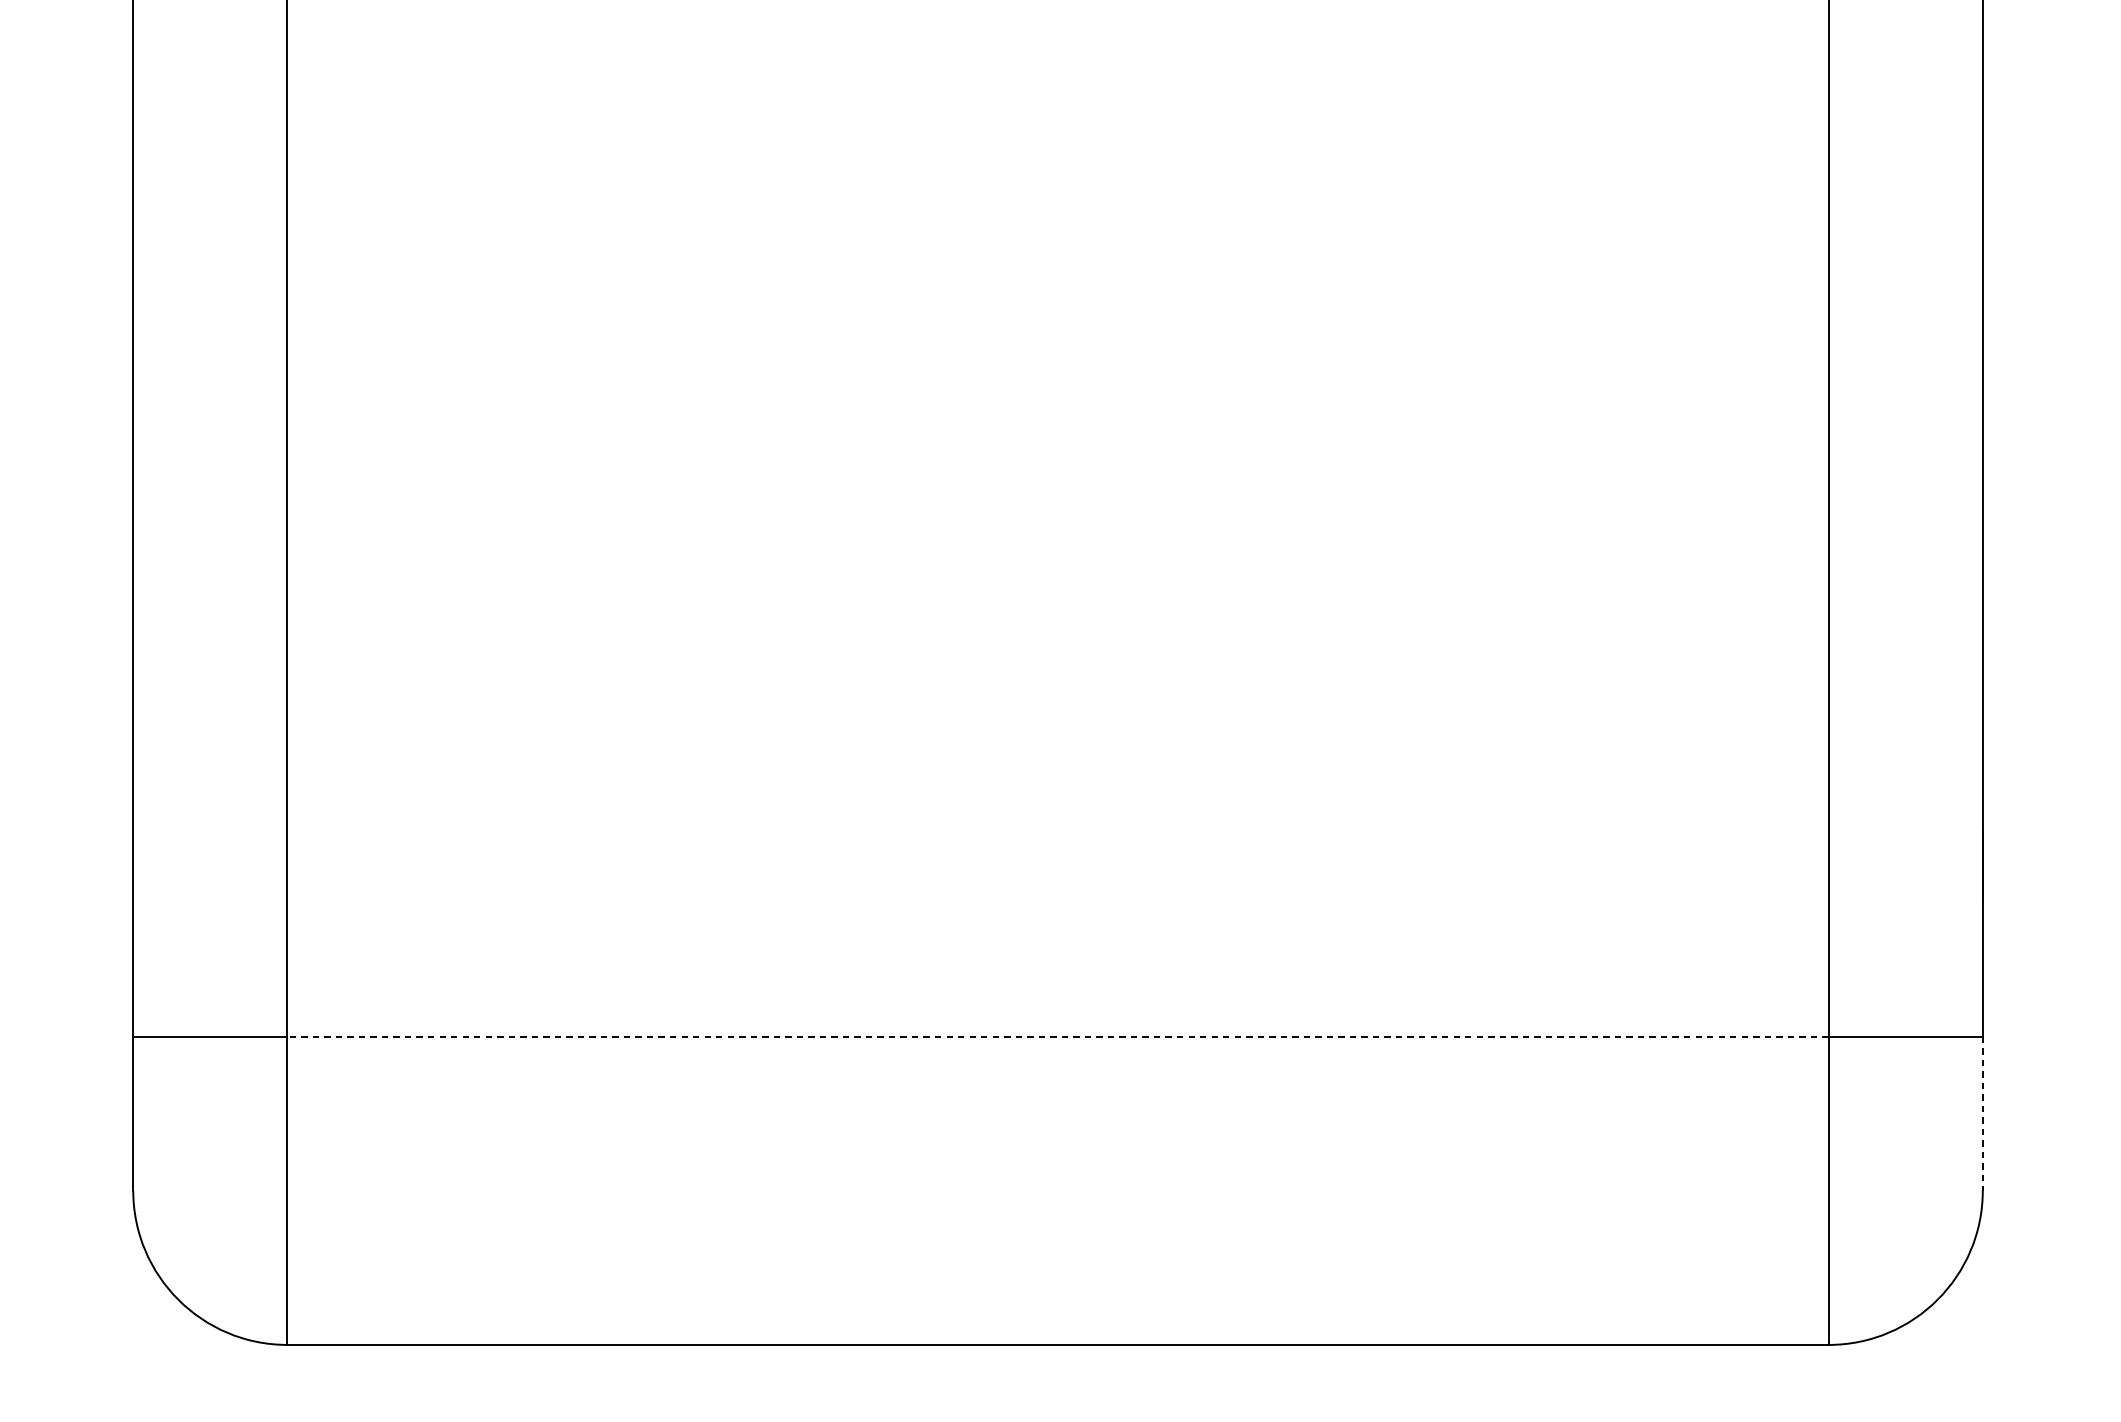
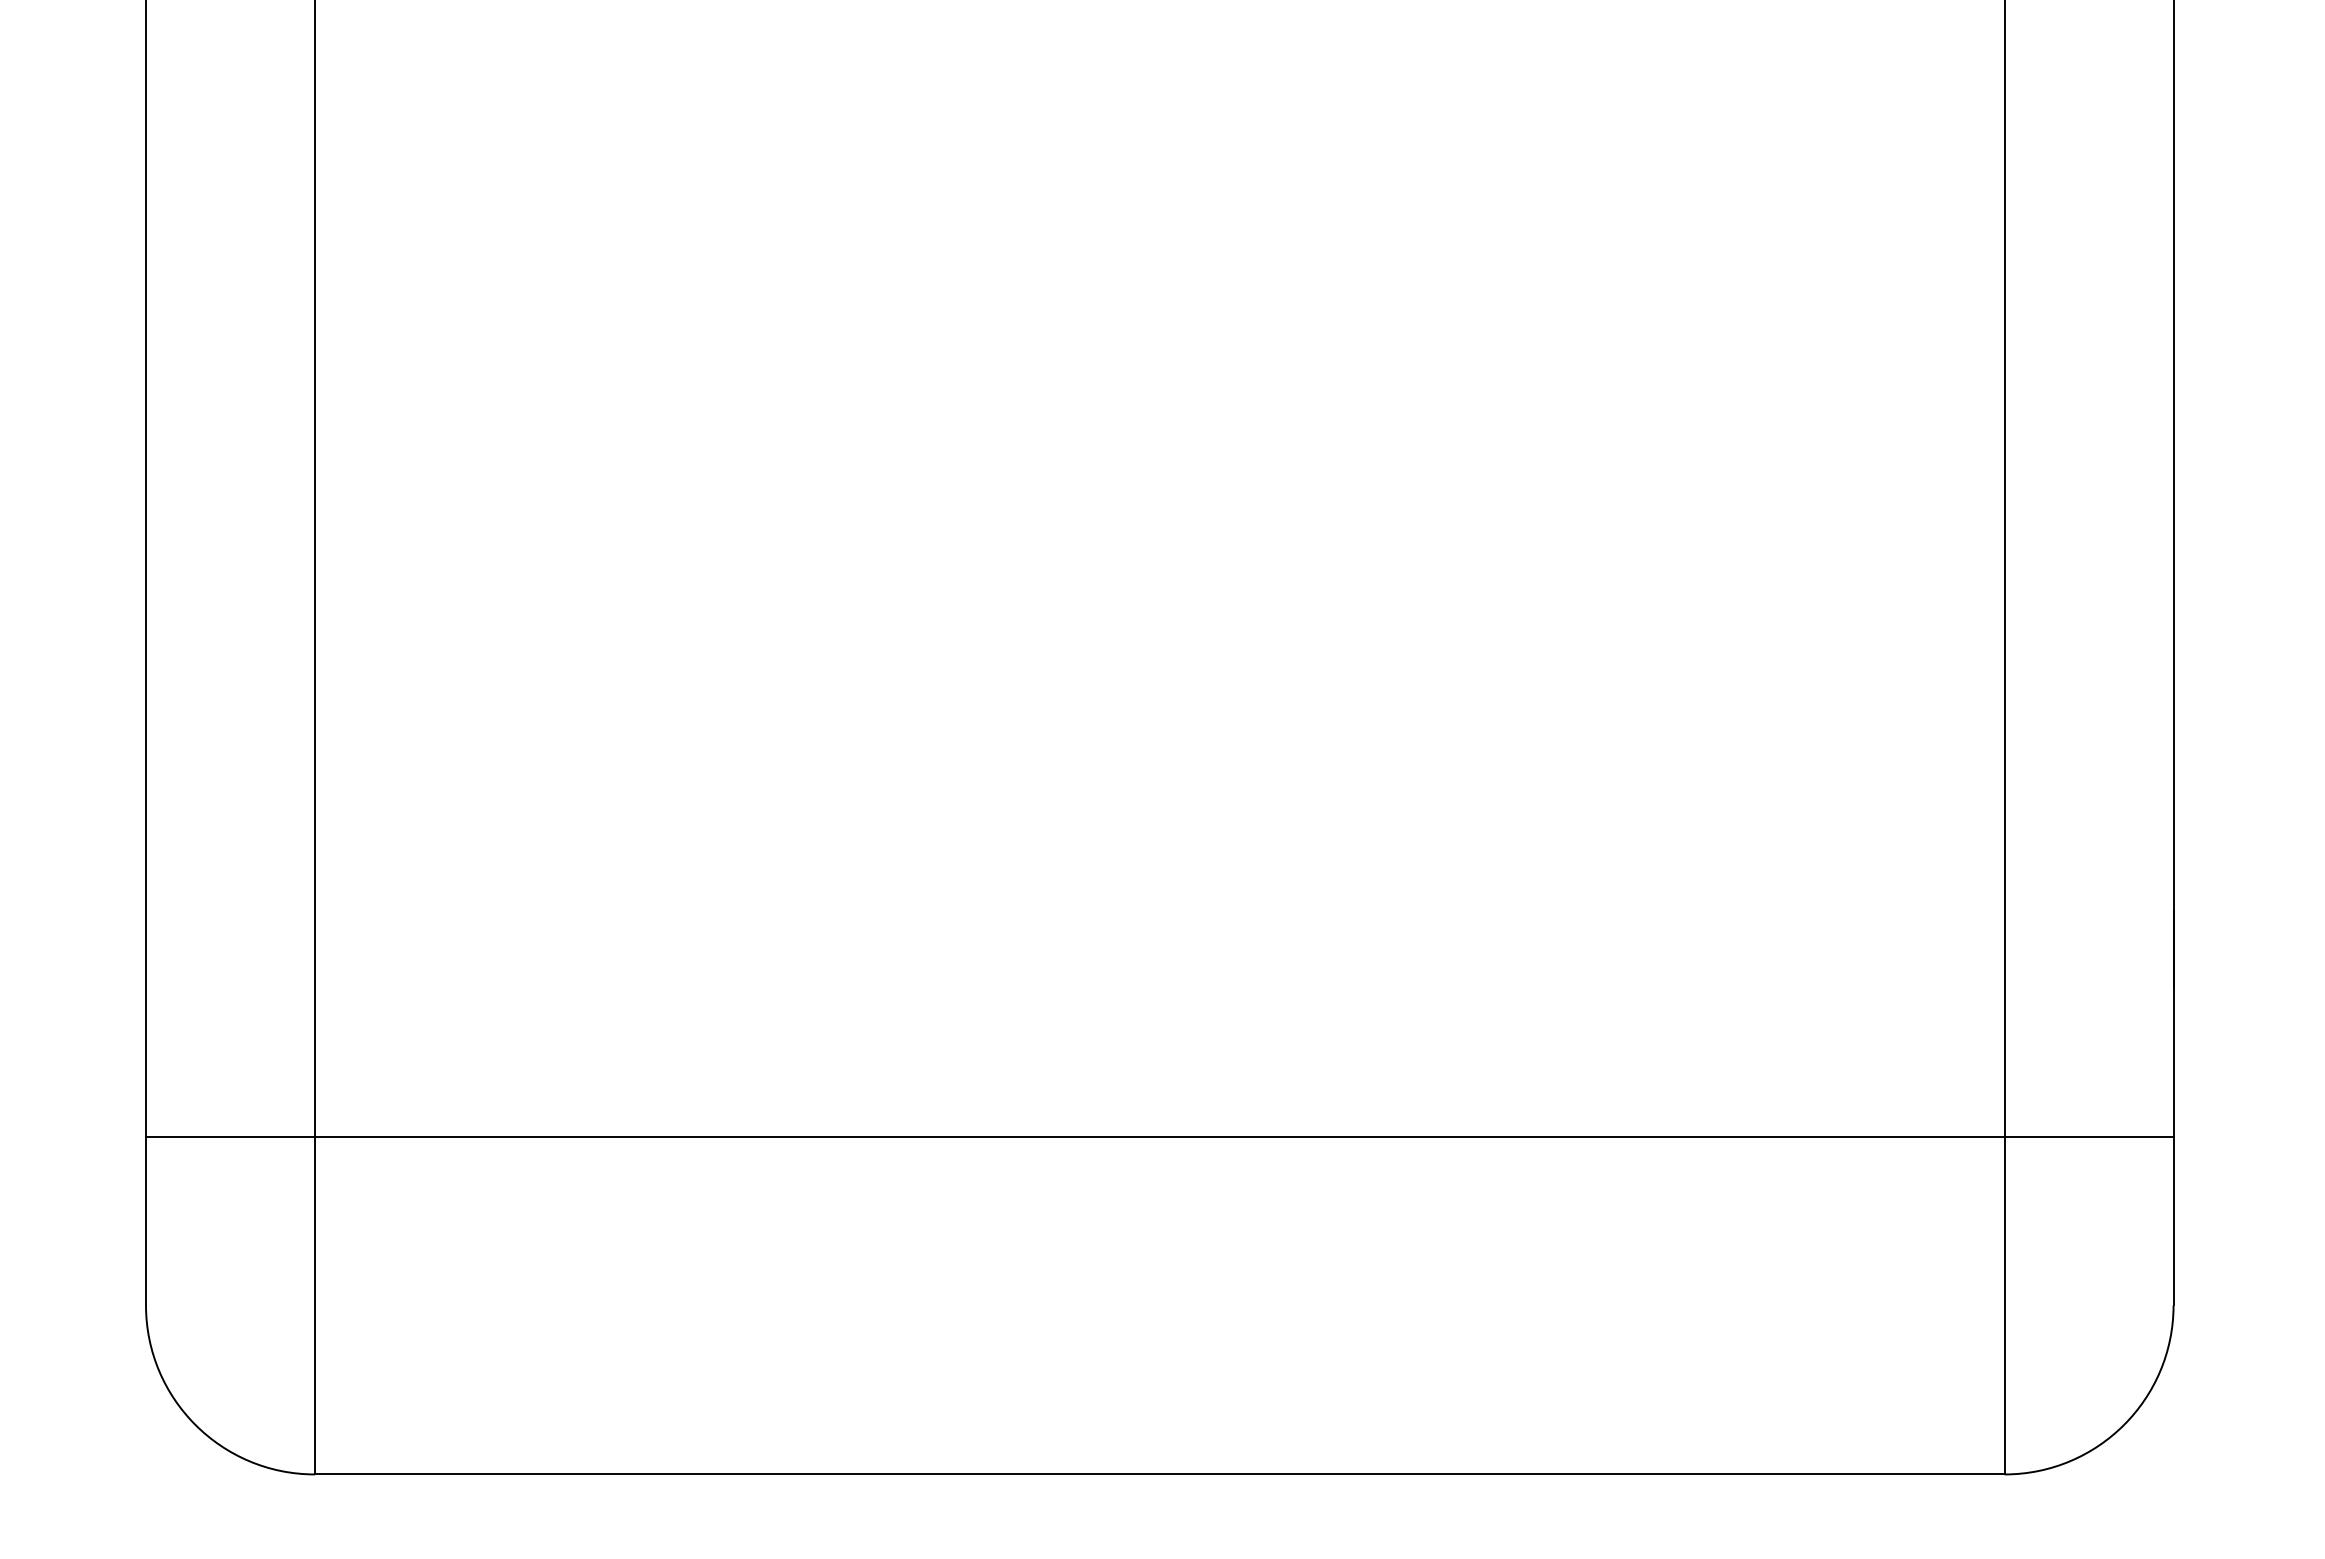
line: (1057, 1036) -> (1159, 1136), dashed -> solid
line: (1982, 1114) -> (2173, 1221), dashed -> solid

